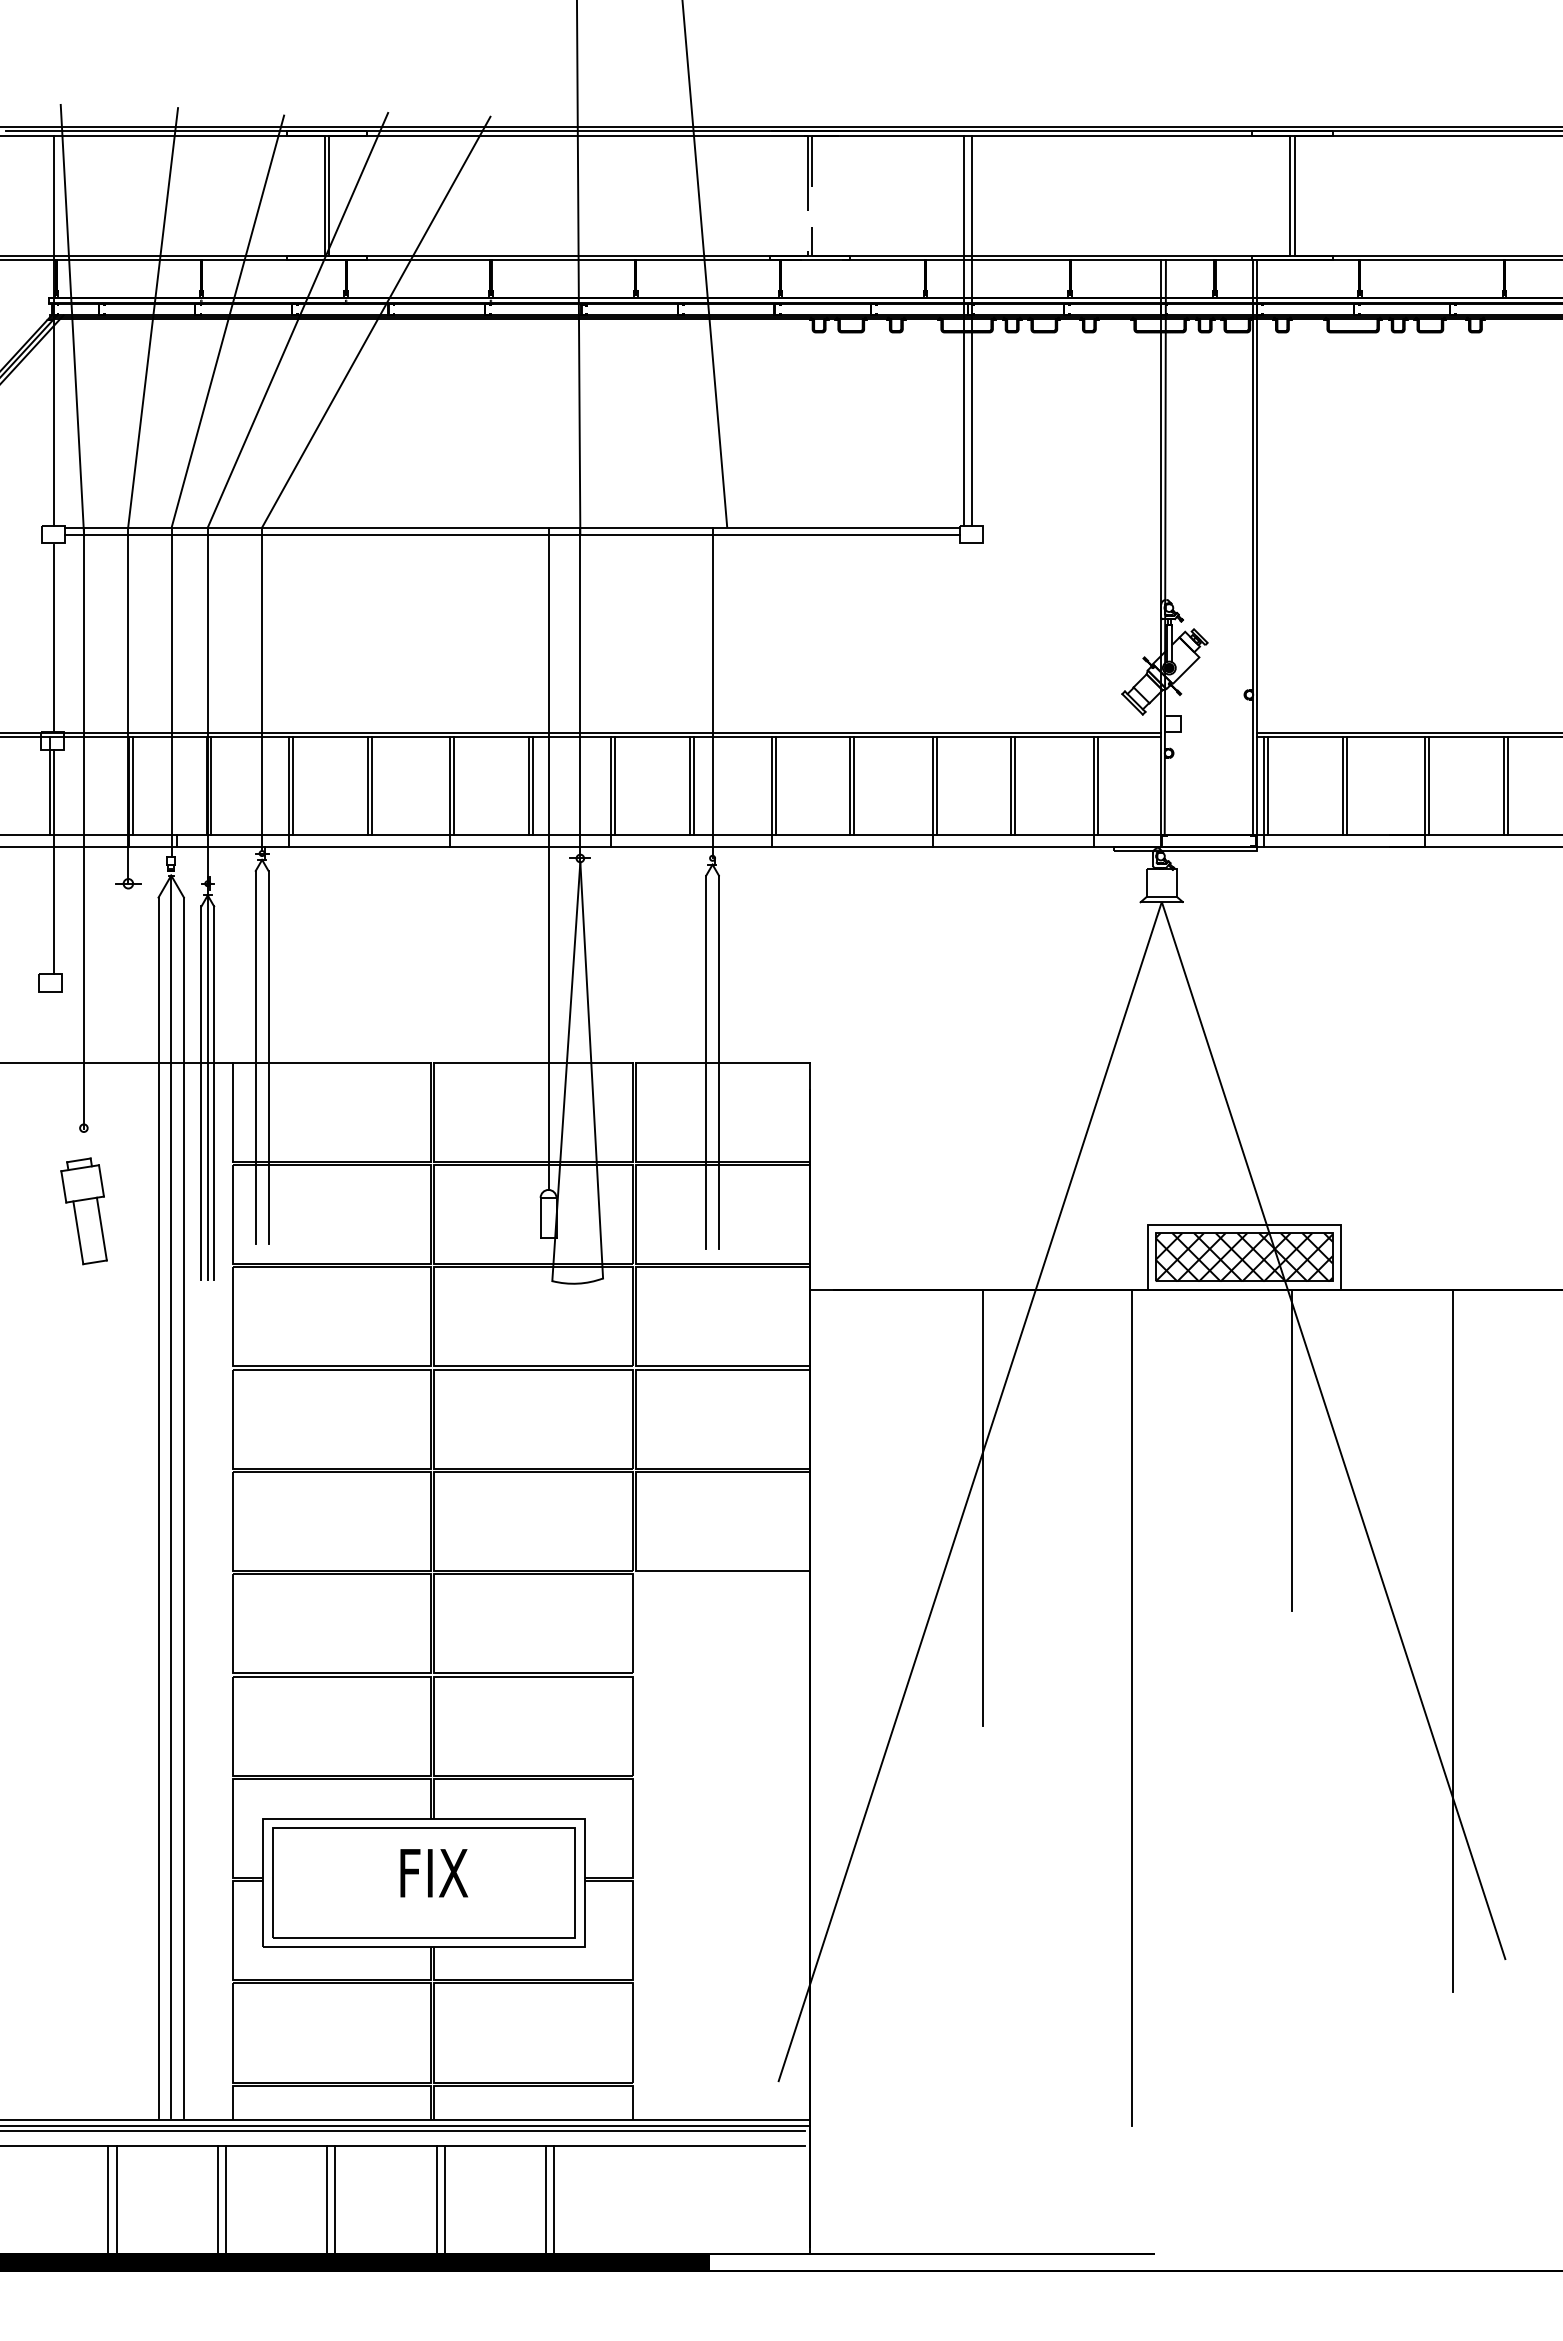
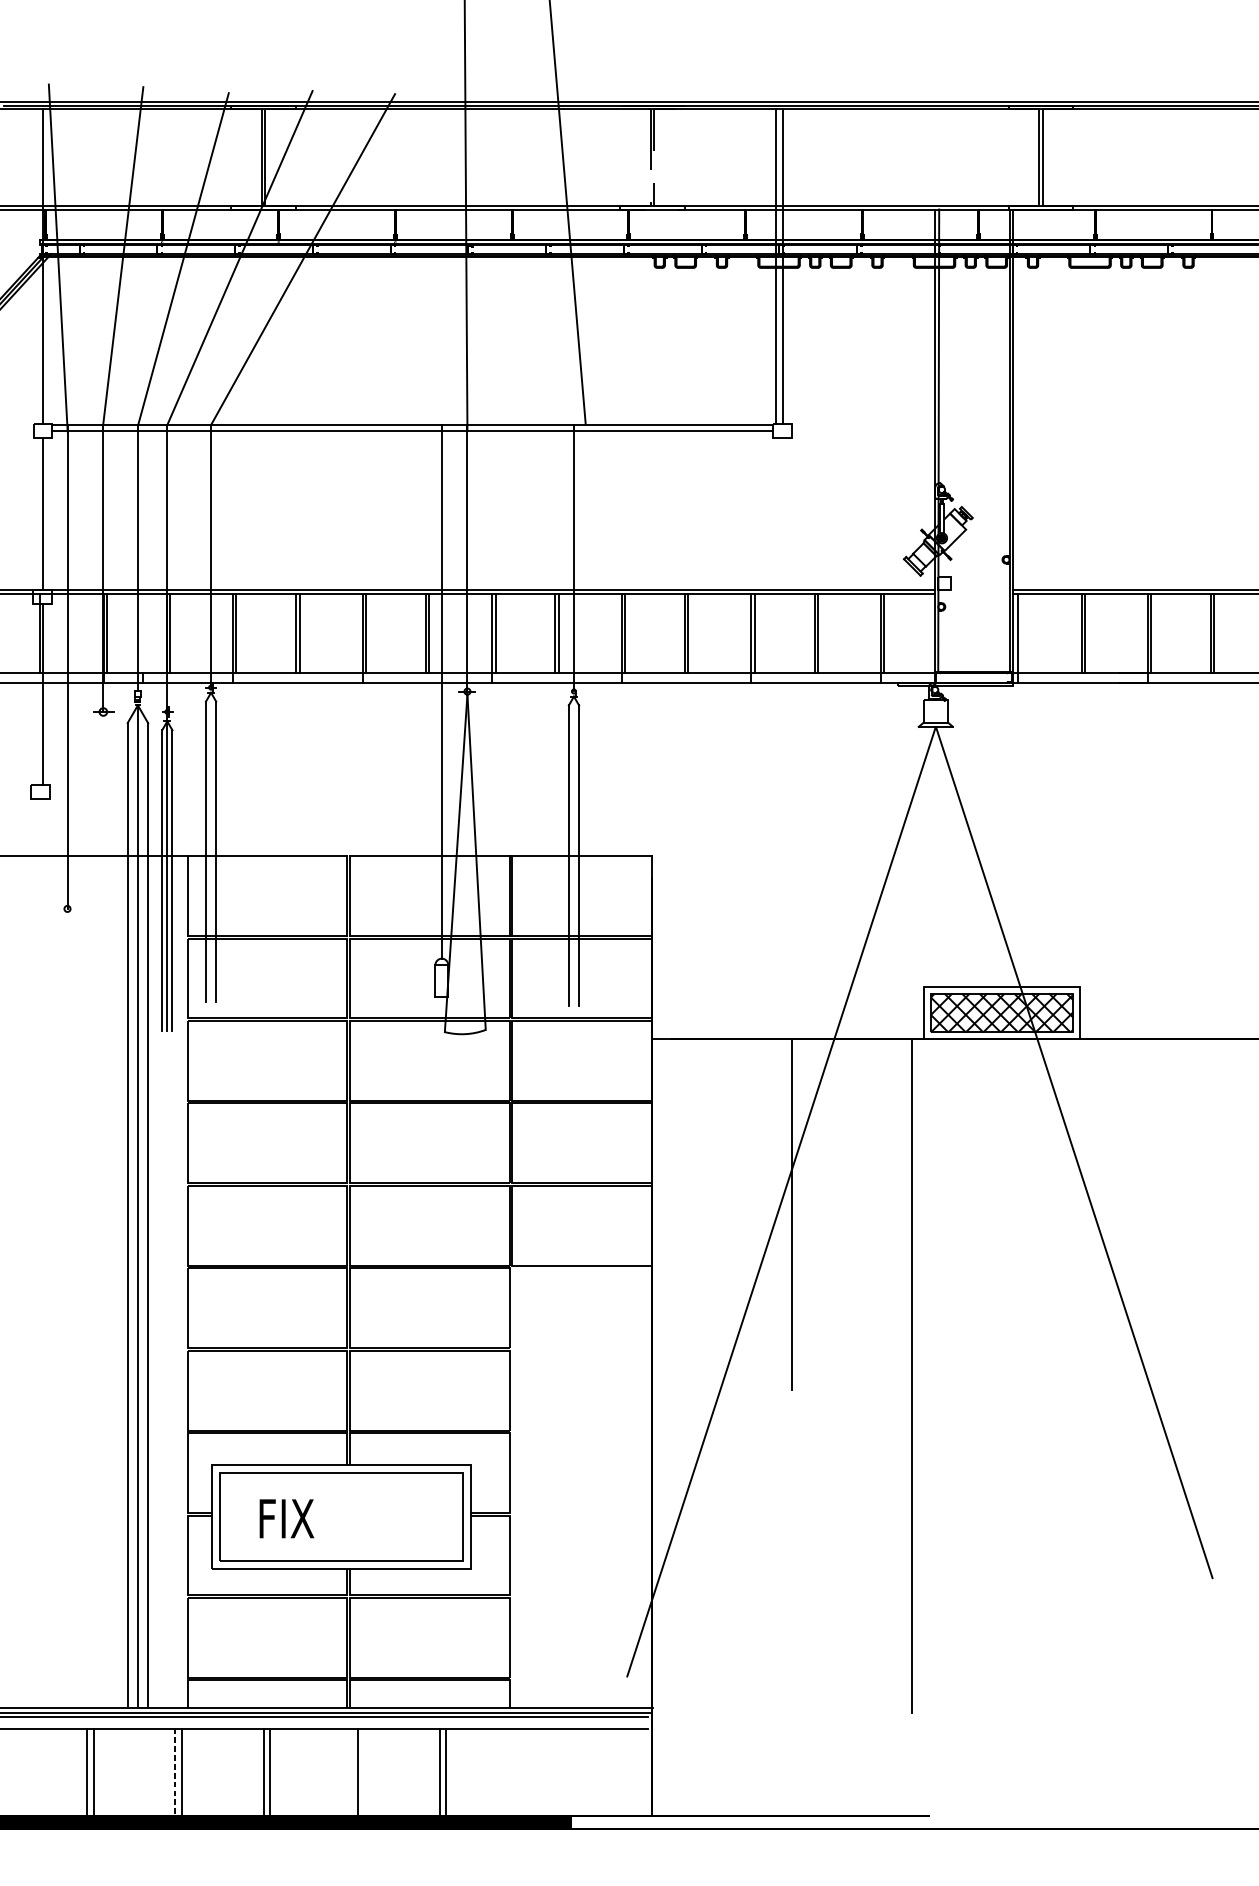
line: (1268, 785) -> (1021, 632), removed
part: (83, 1211) -> (67, 976), removed
line: (1292, 1449) -> (1041, 1167), removed
line: (1453, 1640) -> (1170, 1321), removed
text: (434, 1873) -> (287, 1519), moved
line: (436, 2199) -> (351, 1771), removed
line: (217, 2200) -> (175, 1772), solid -> dashed

